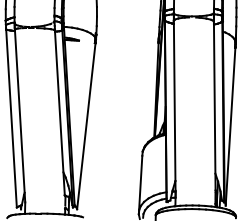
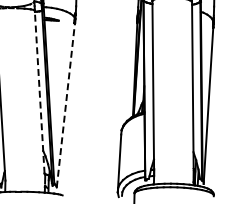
line: (59, 112) -> (39, 91), solid -> dashed
line: (86, 126) -> (66, 105), solid -> dashed

